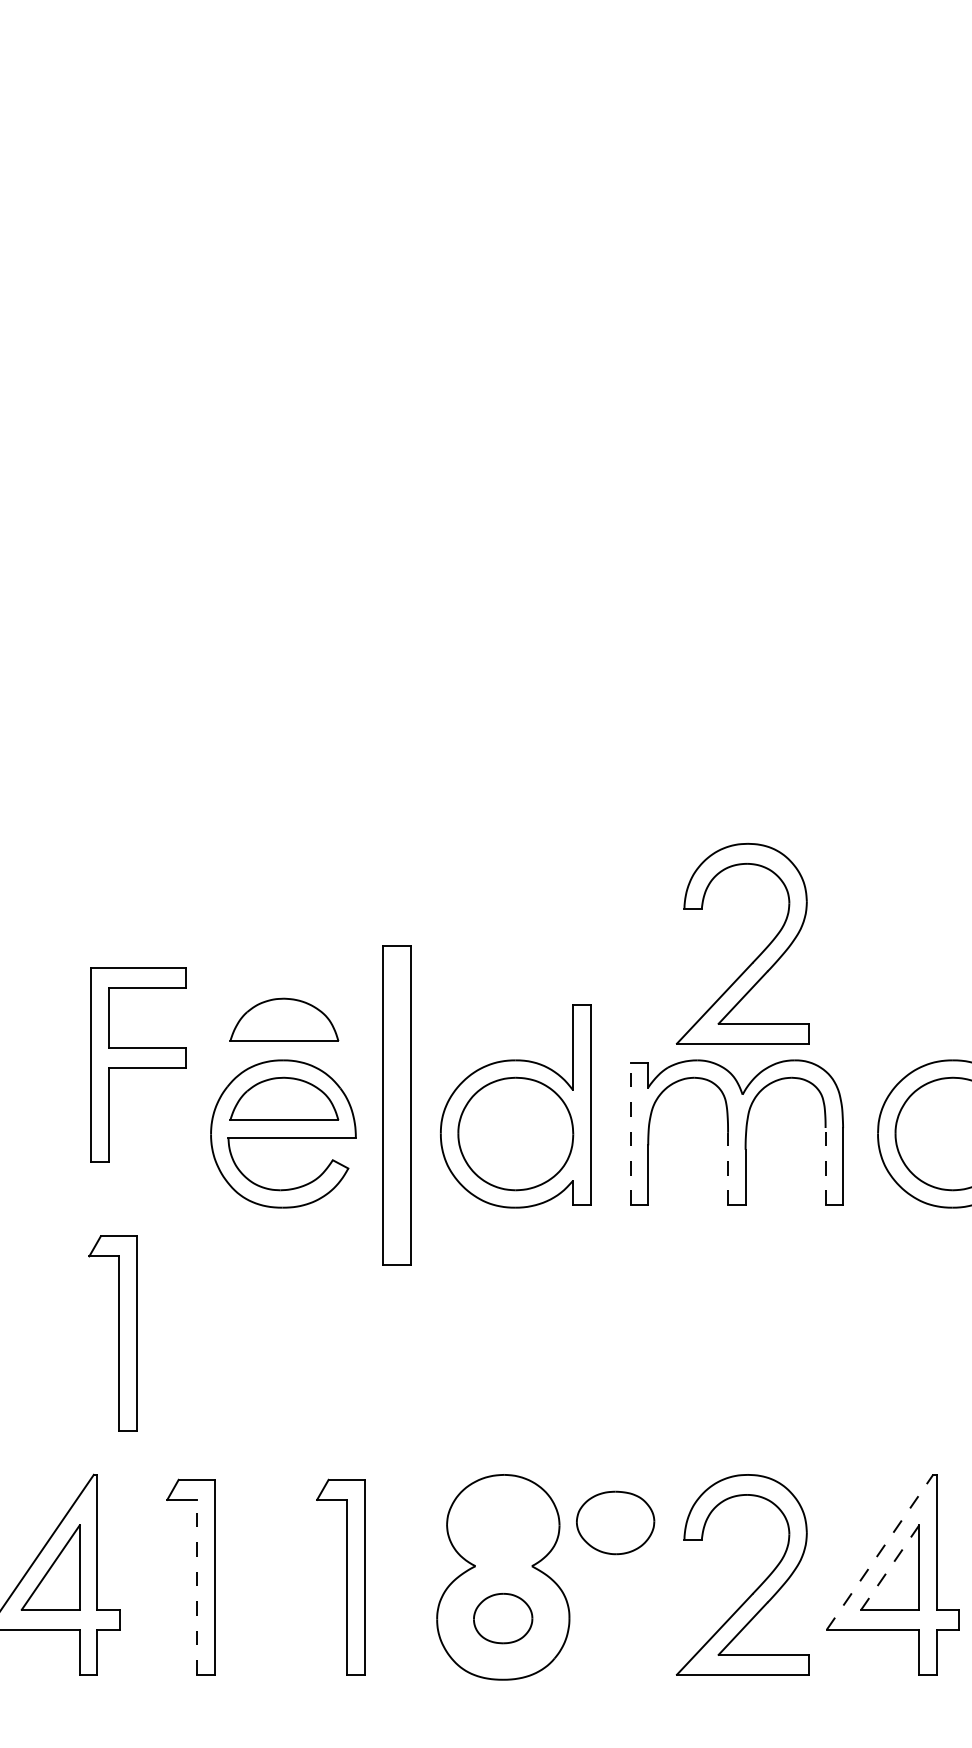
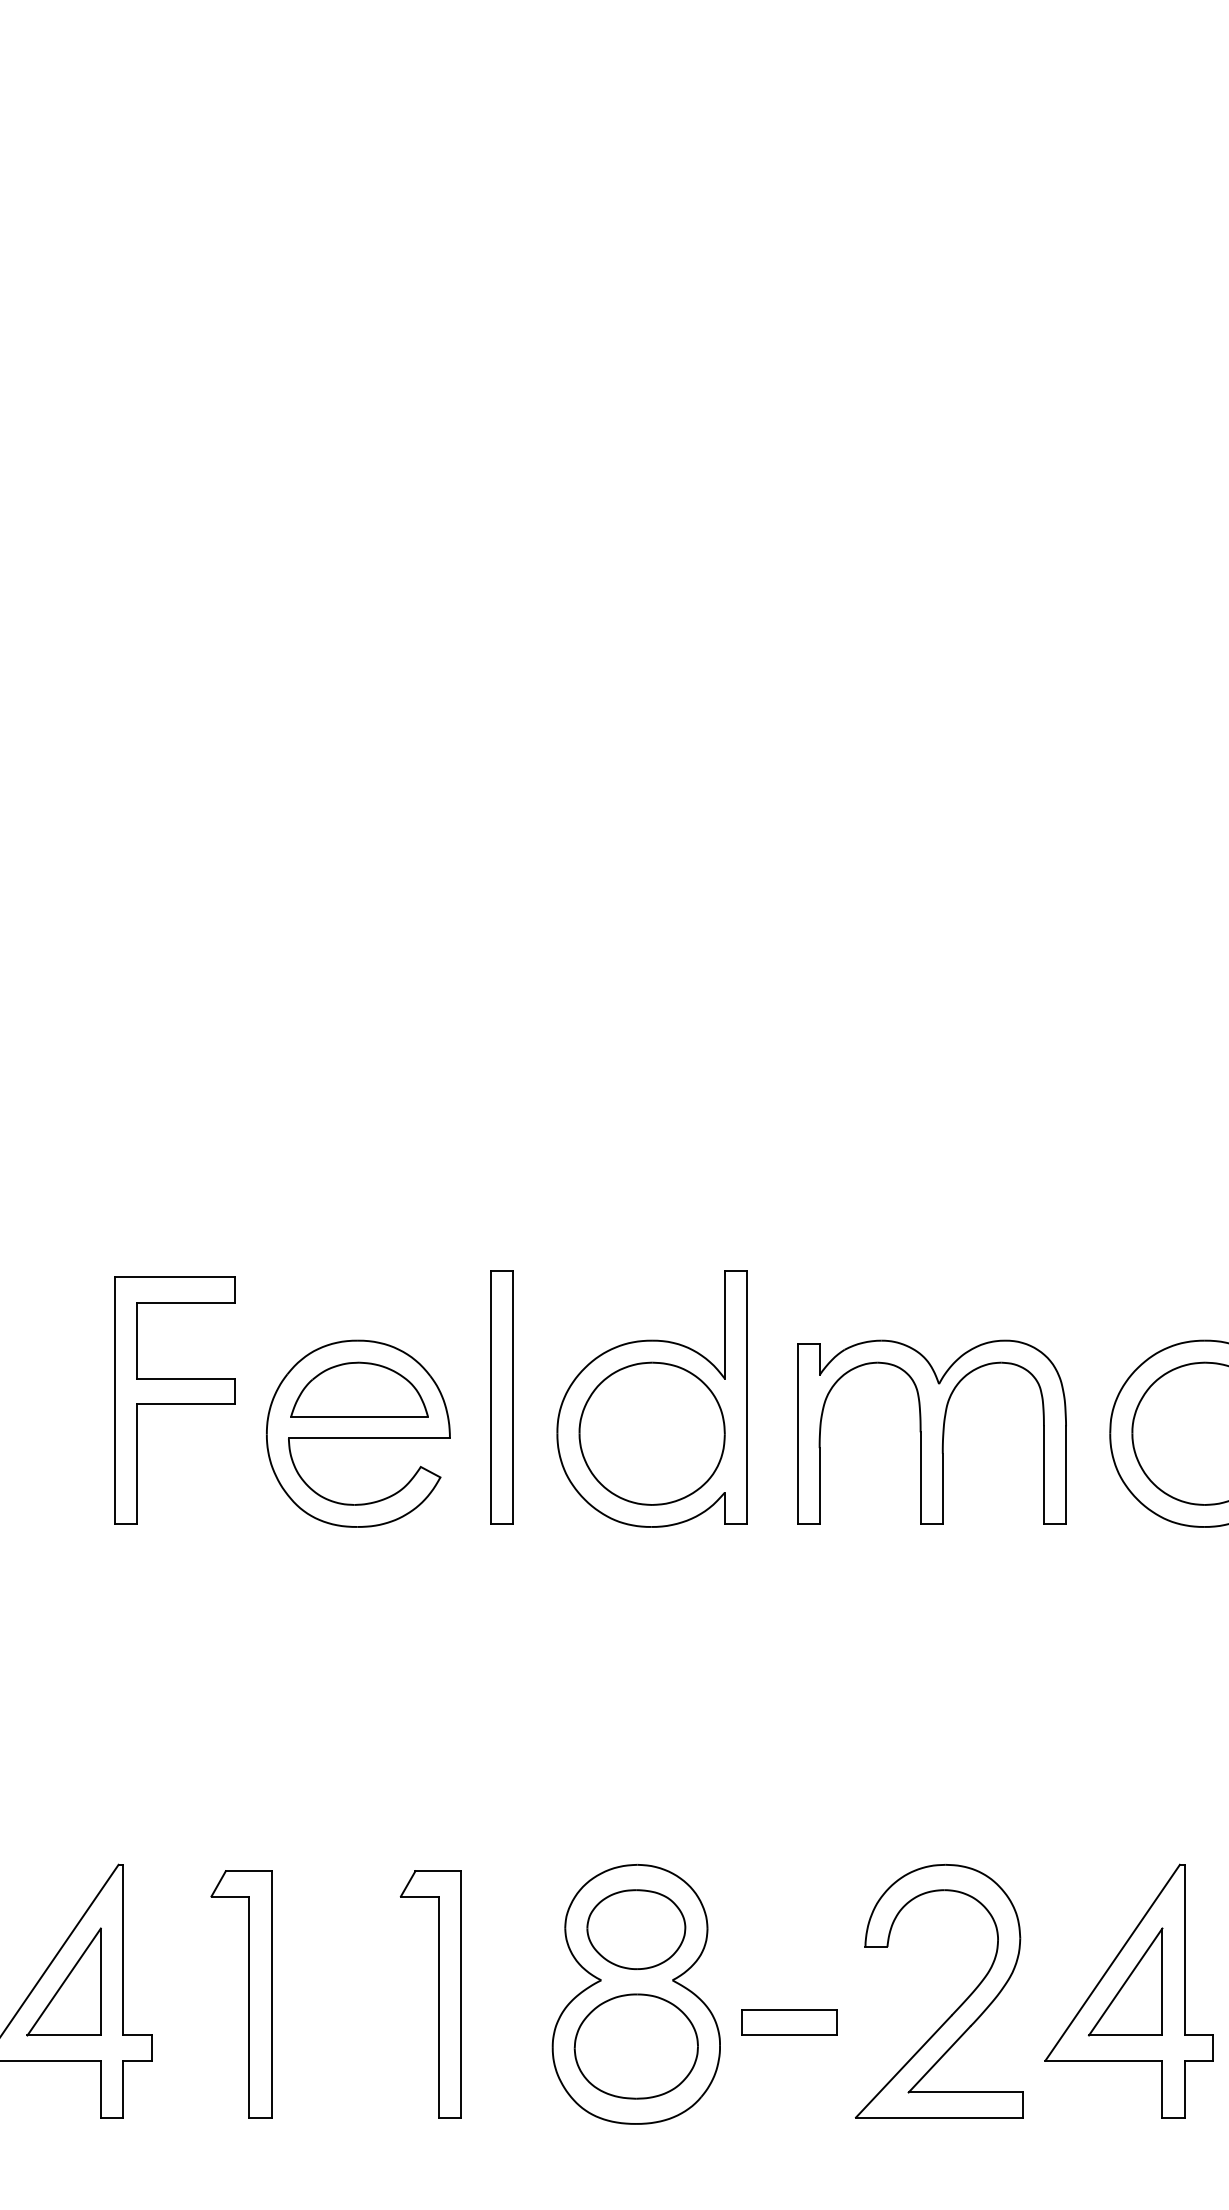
part: (757, 956) -> (957, 1209), removed
part: (284, 1019) -> (359, 1289), removed
part: (138, 1064) -> (174, 1400), moved
part: (396, 1105) -> (501, 1397), size x0.62
line: (630, 1133) -> (797, 1433), dashed -> solid
line: (825, 1166) -> (1043, 1474), dashed -> solid
line: (727, 1169) -> (920, 1478), dashed -> solid
part: (119, 1333) -> (150, 1686), removed
part: (615, 1522) -> (636, 1929), moved
line: (879, 1552) -> (1112, 1962), dashed -> solid
line: (890, 1567) -> (1125, 1982), dashed -> solid
line: (197, 1587) -> (249, 2007), dashed -> solid
part: (624, 1599) -> (789, 2022), added
part: (502, 1618) -> (635, 2046), size x1.67

